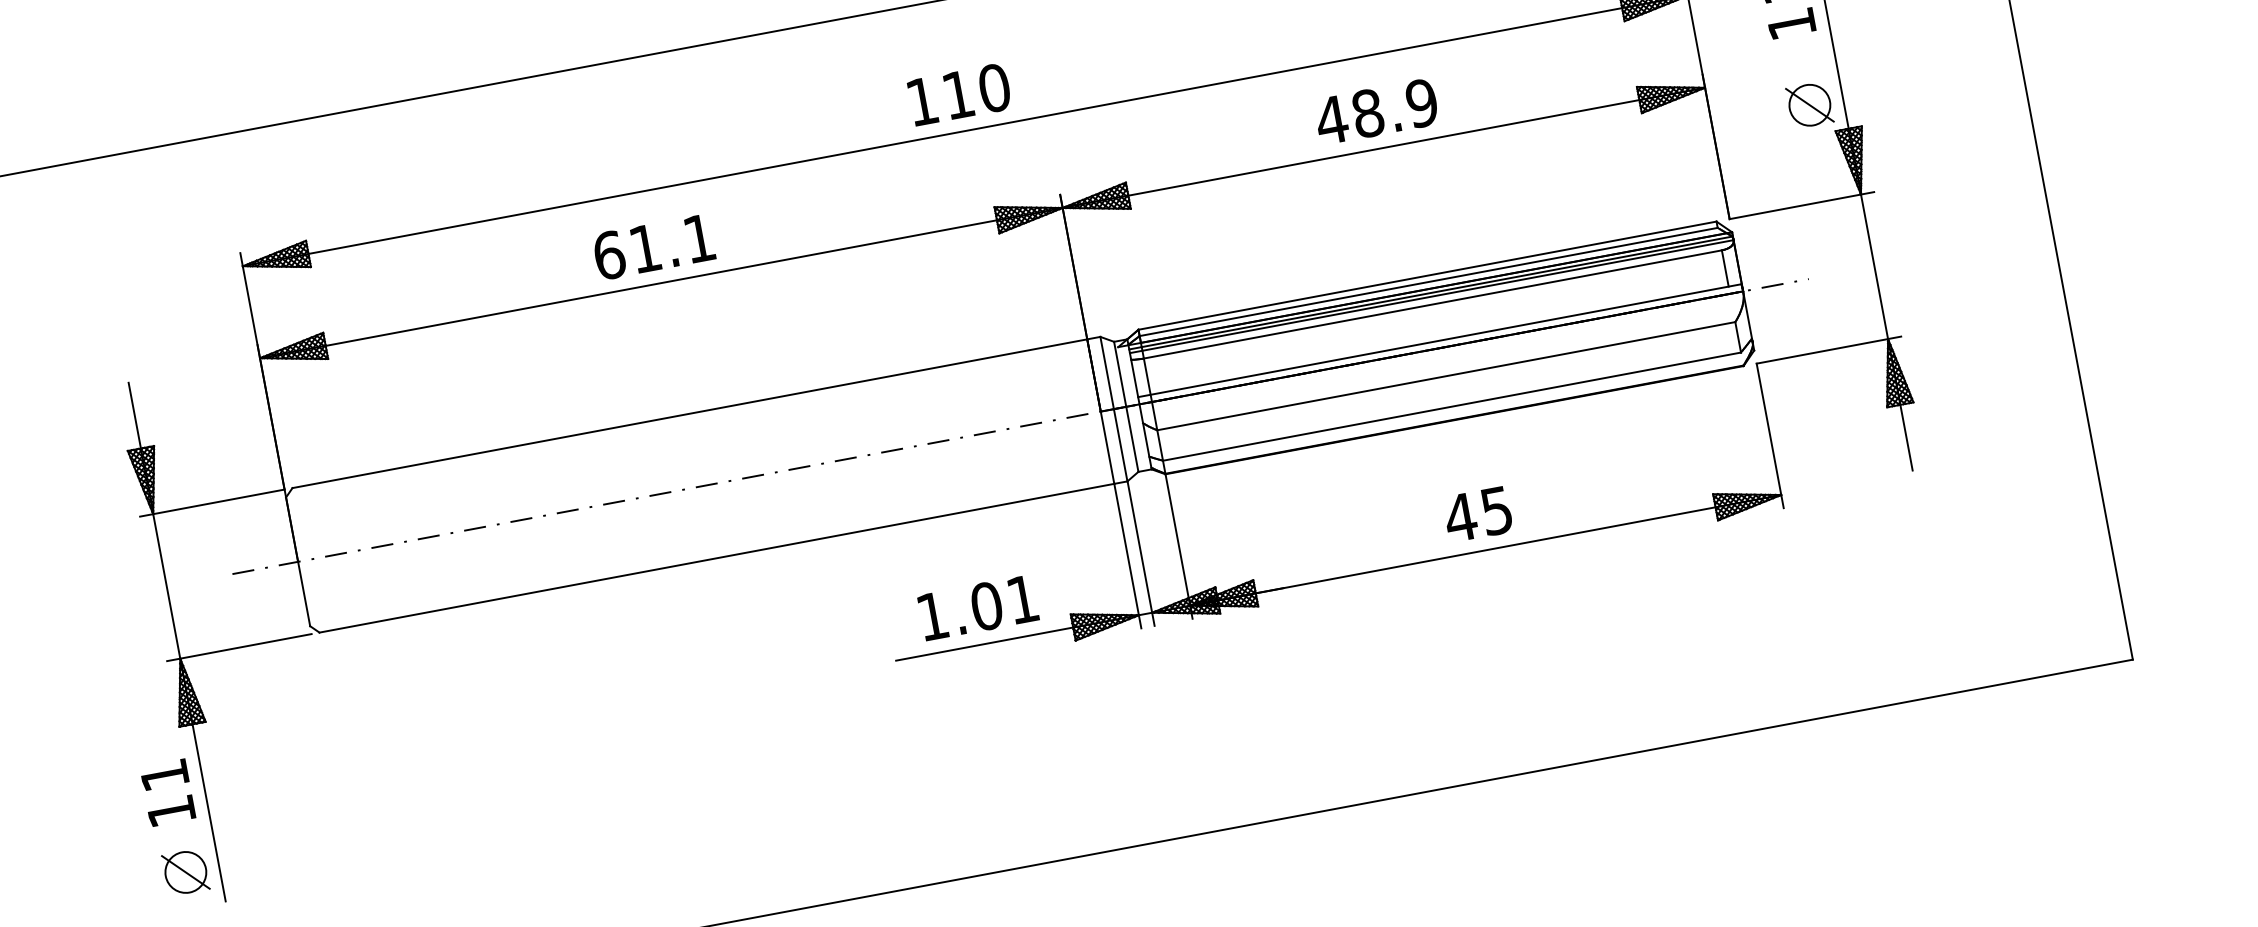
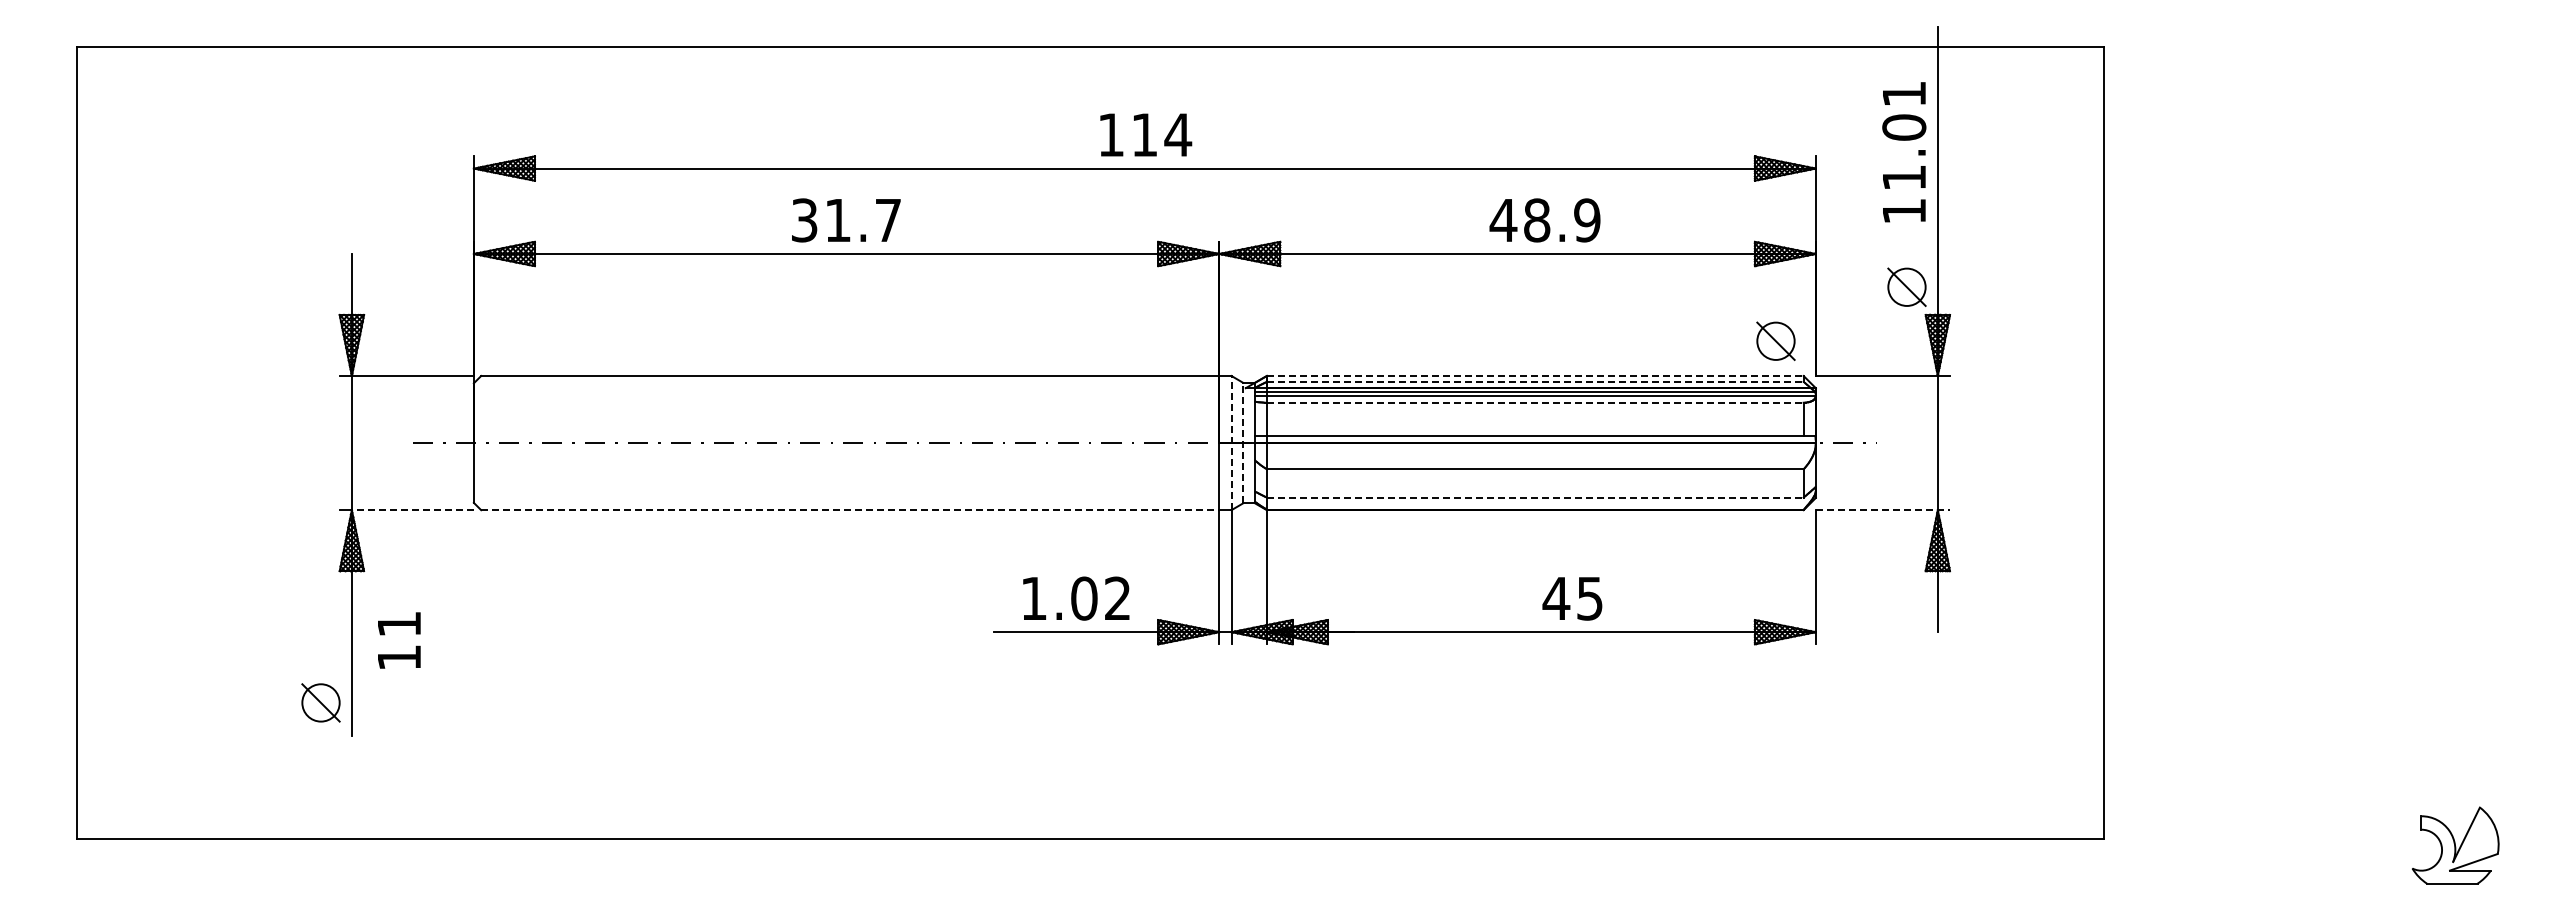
text: (994, 88) -> (1178, 135), 110 -> 114
text: (1375, 112) -> (1544, 220), moved
part: (1679, 189) -> (1775, 340), added
text: (653, 247) -> (845, 220), 61.1 -> 31.7
line: (1427, 275) -> (1535, 375), solid -> dashed
line: (1428, 281) -> (1535, 381), solid -> dashed
line: (1433, 304) -> (1535, 402), solid -> dashed
line: (1829, 350) -> (1883, 510), solid -> dashed
line: (1125, 406) -> (1242, 442), solid -> dashed
line: (1452, 406) -> (1535, 497), solid -> dashed
line: (1113, 408) -> (1231, 442), solid -> dashed
text: (1477, 514) -> (1572, 598), moved
line: (717, 558) -> (850, 510), solid -> dashed
text: (1022, 598) -> (1117, 597), 1.01 -> 1.02
line: (245, 646) -> (412, 510), solid -> dashed
text: (168, 792) -> (399, 640), moved

